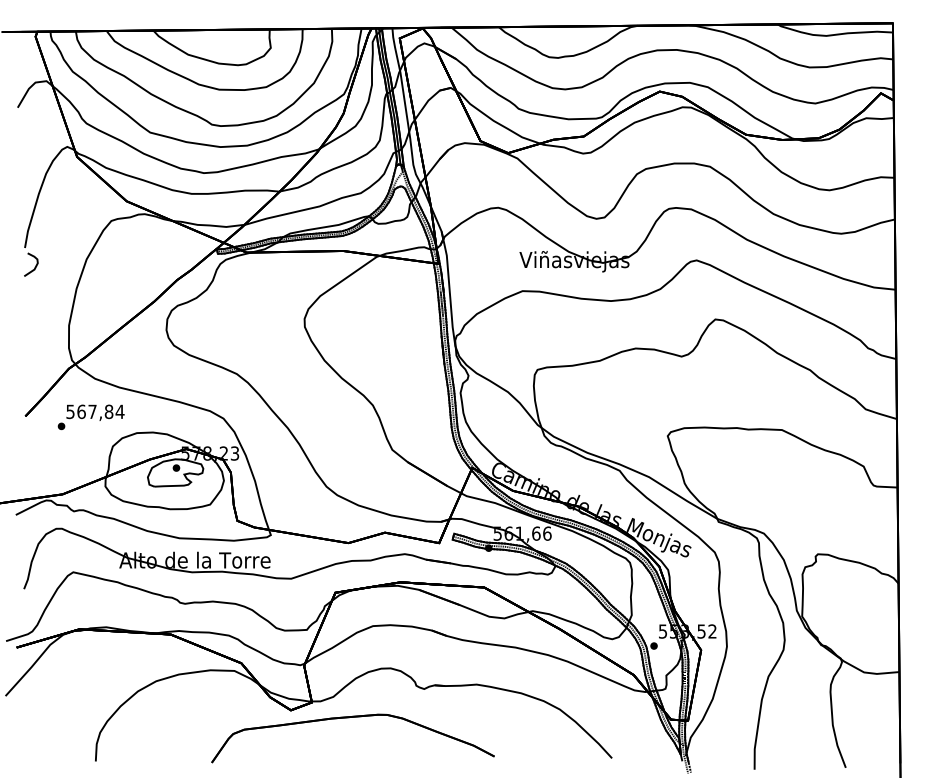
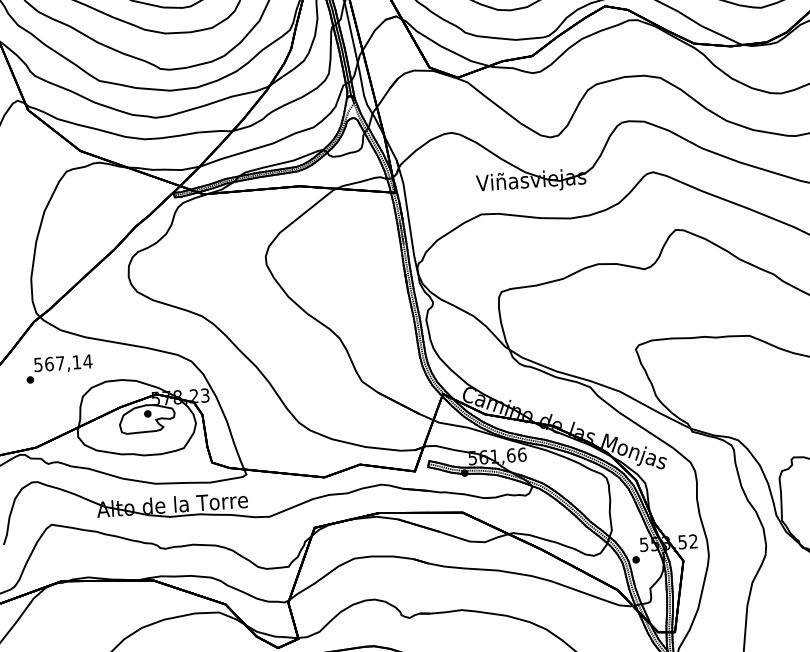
text: (108, 411) -> (76, 361), 567,84 -> 567,14

